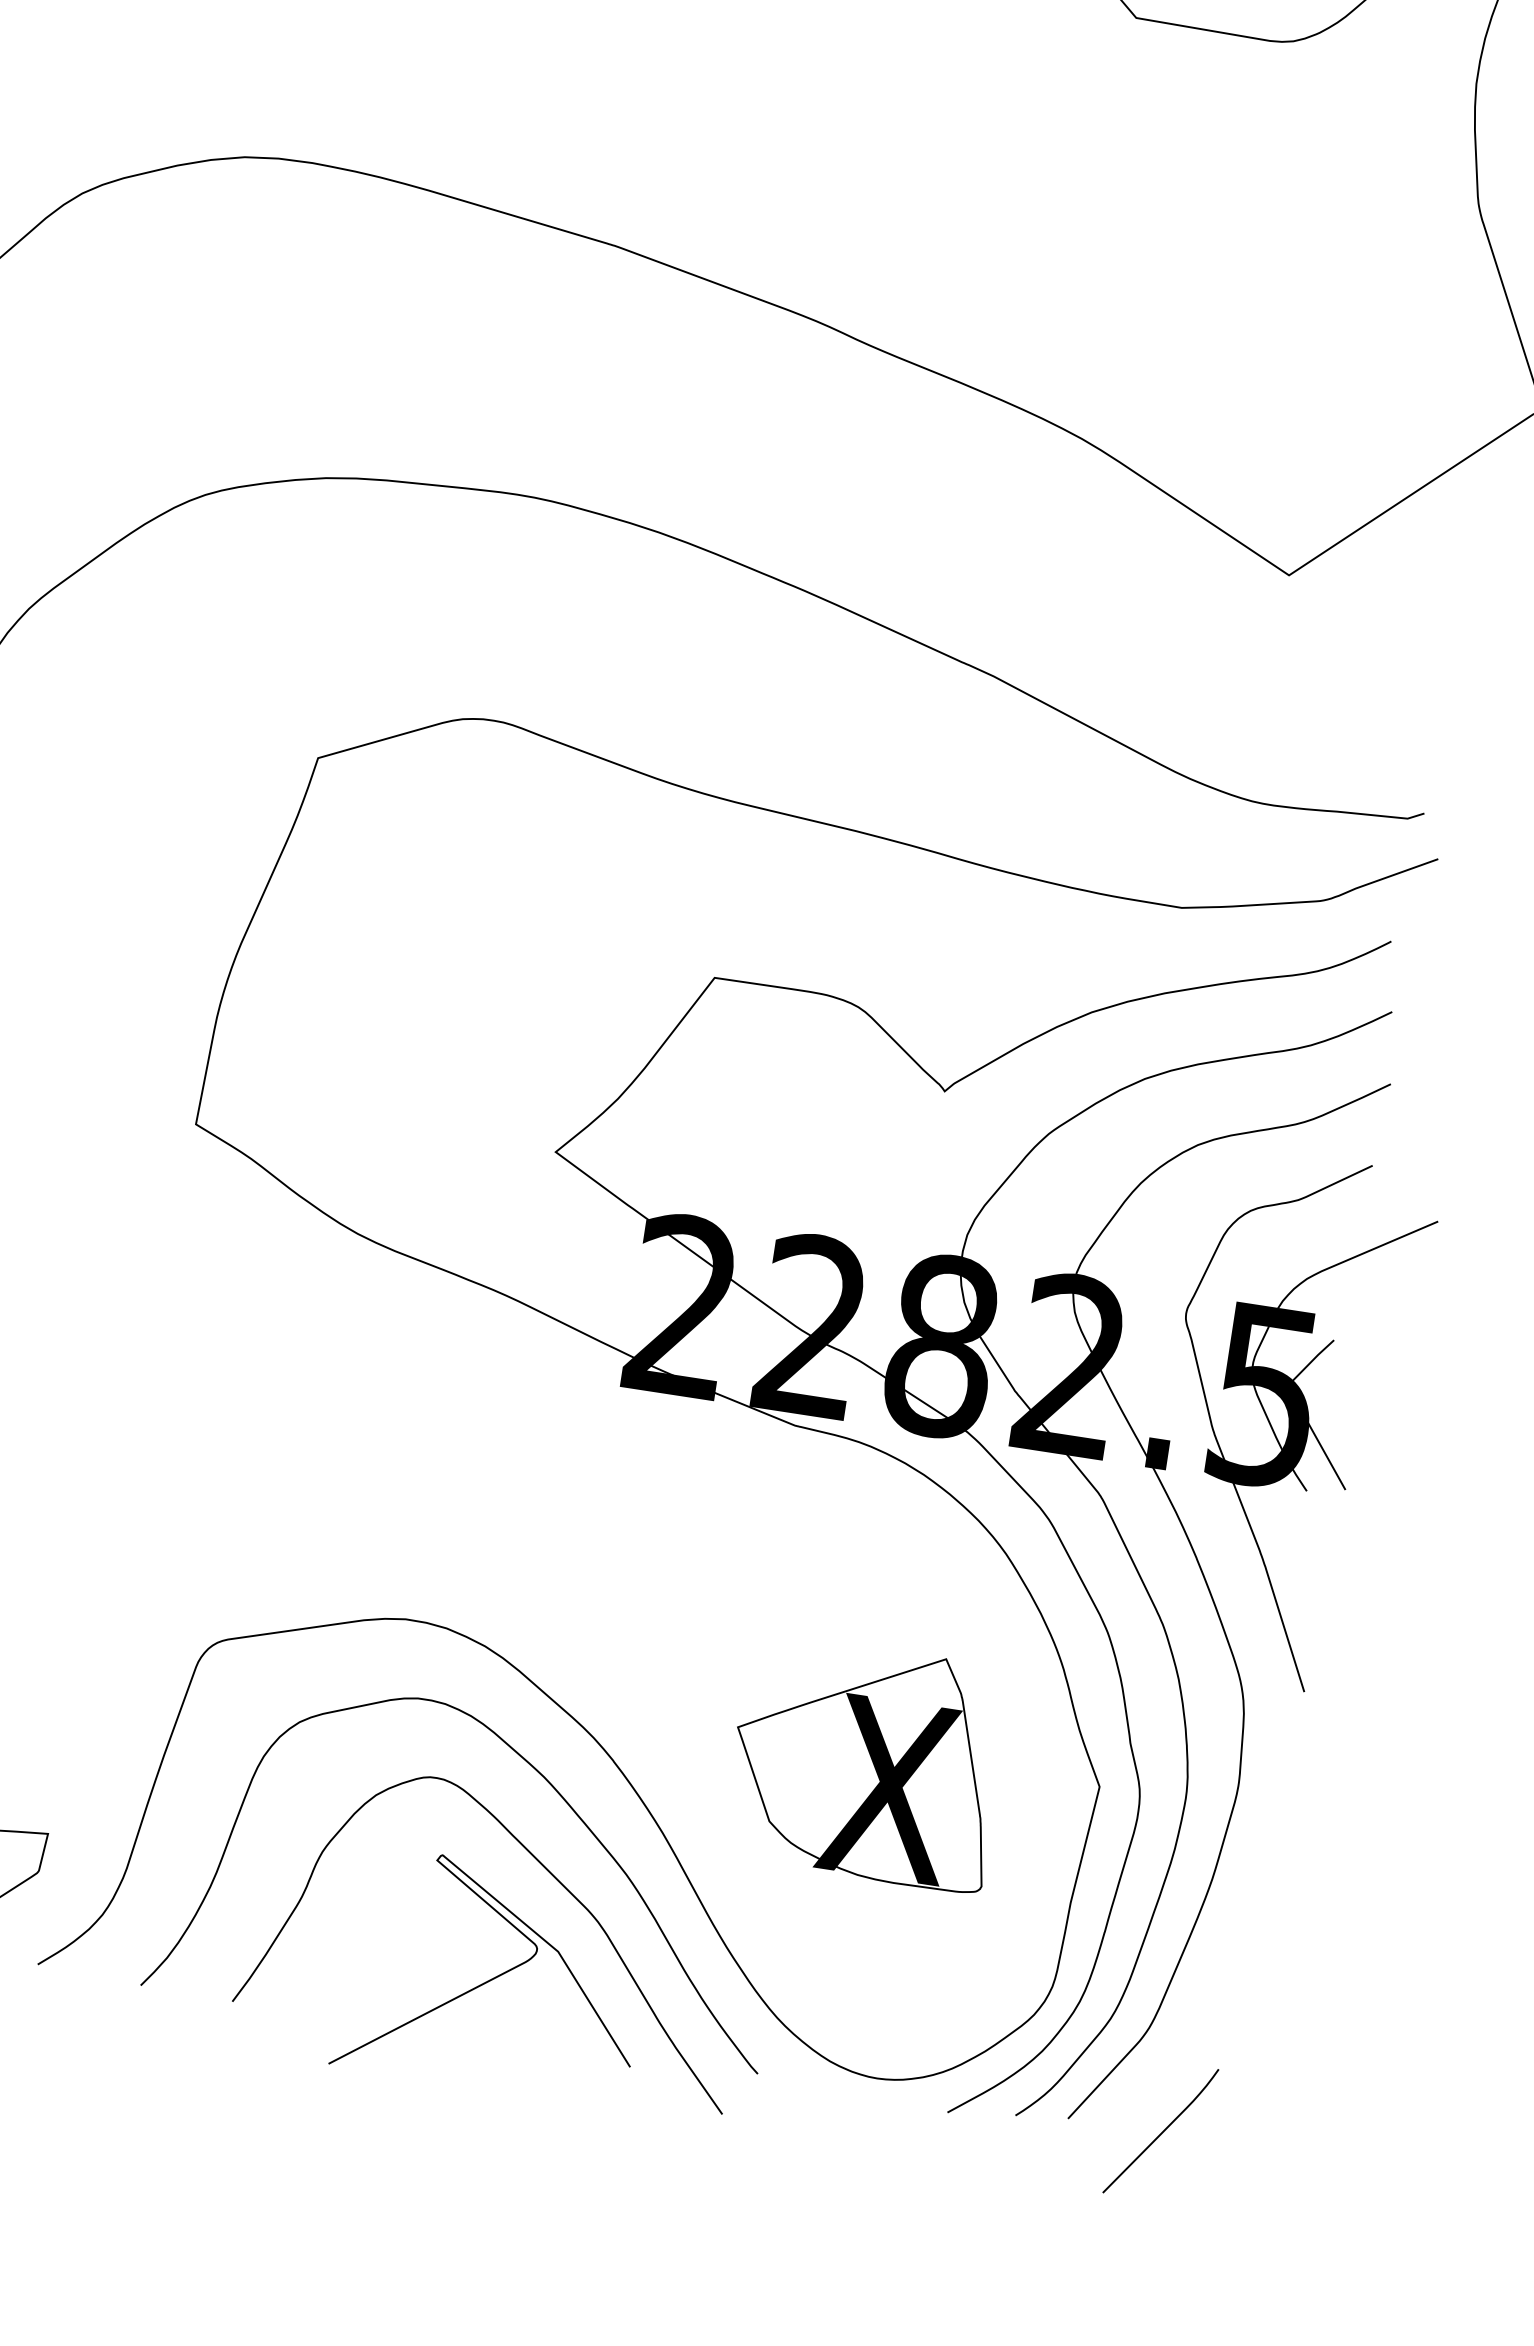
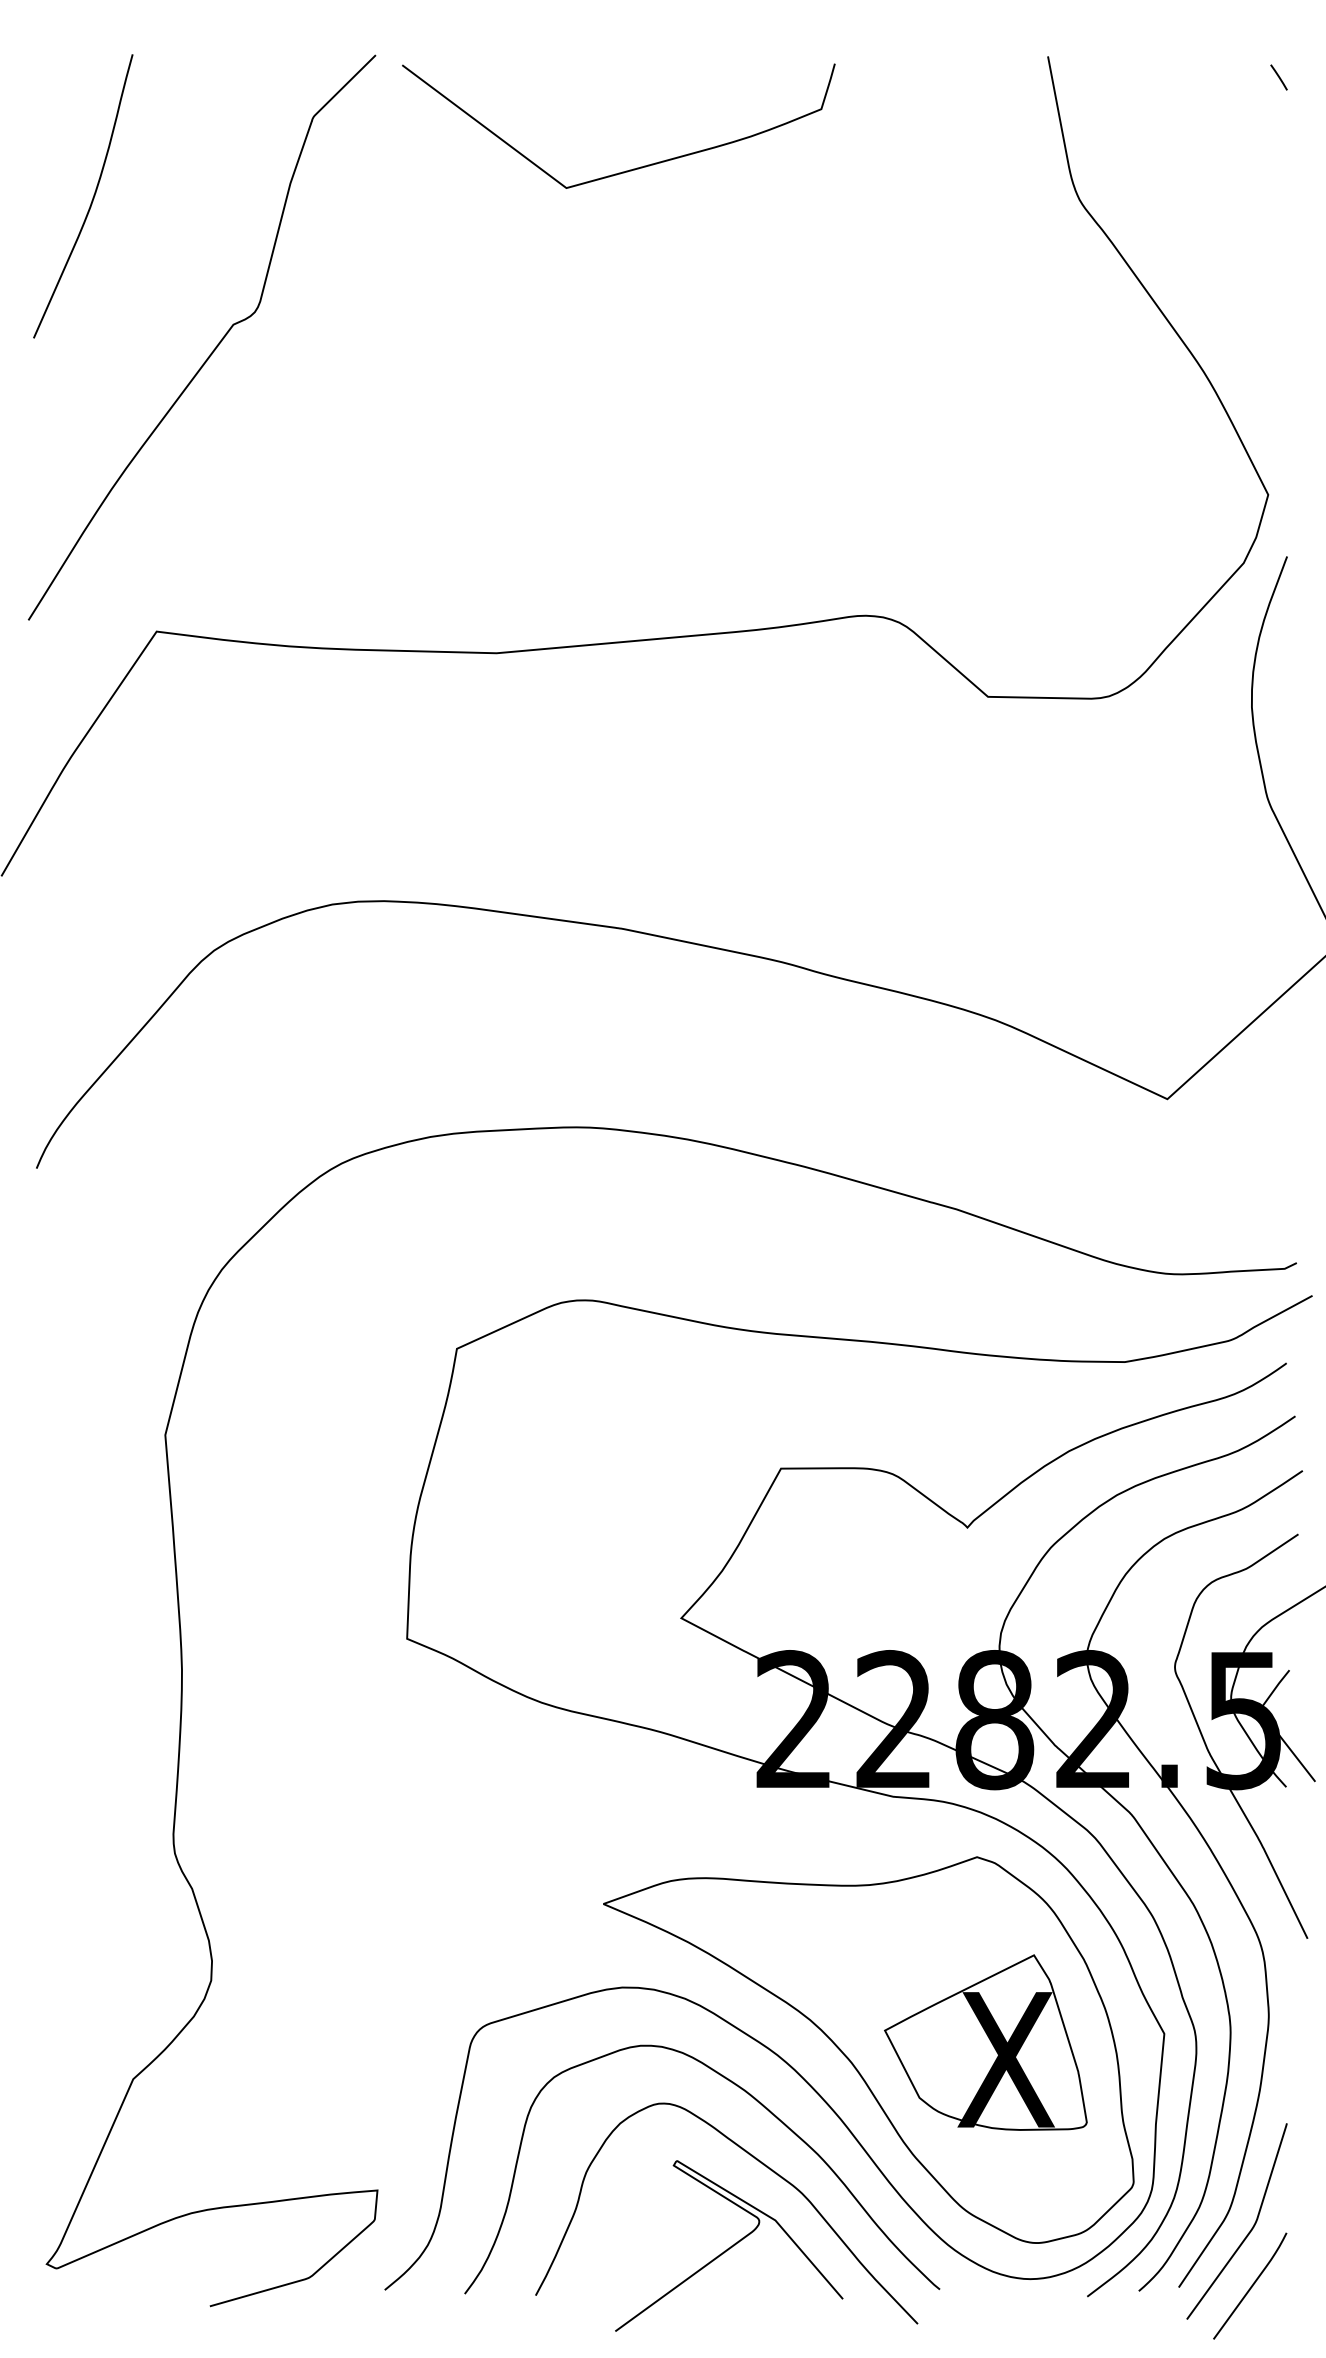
part: (712, 1748) -> (868, 2049), added
curve: (1172, 2057) -> (1250, 2229), added

